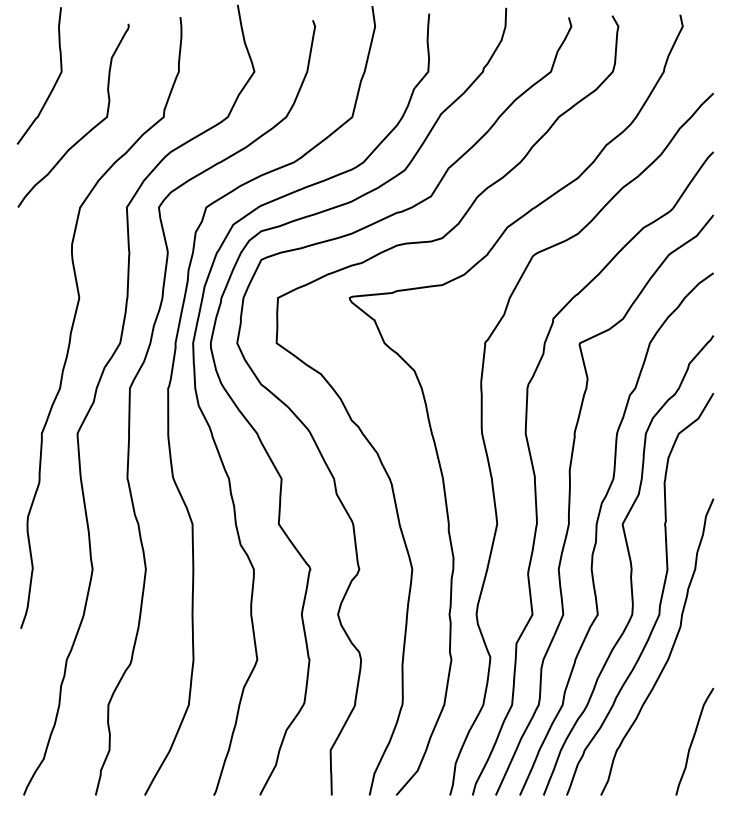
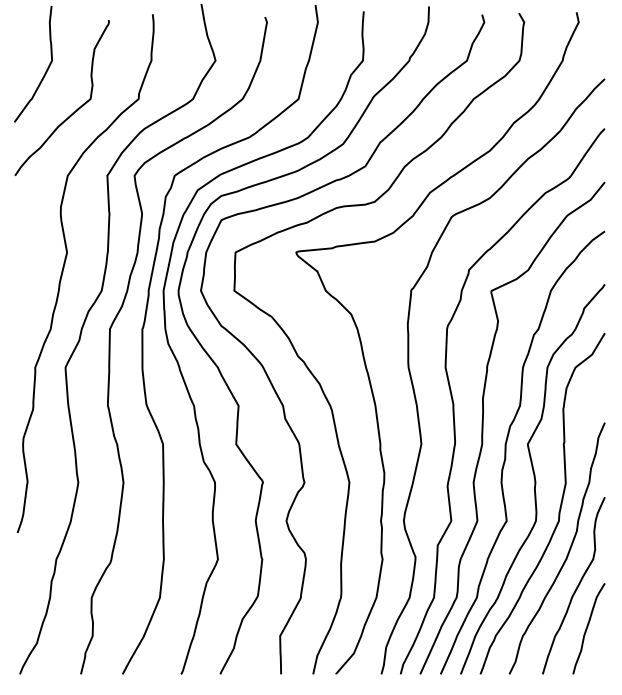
curve: (680, 691) -> (576, 586), added

